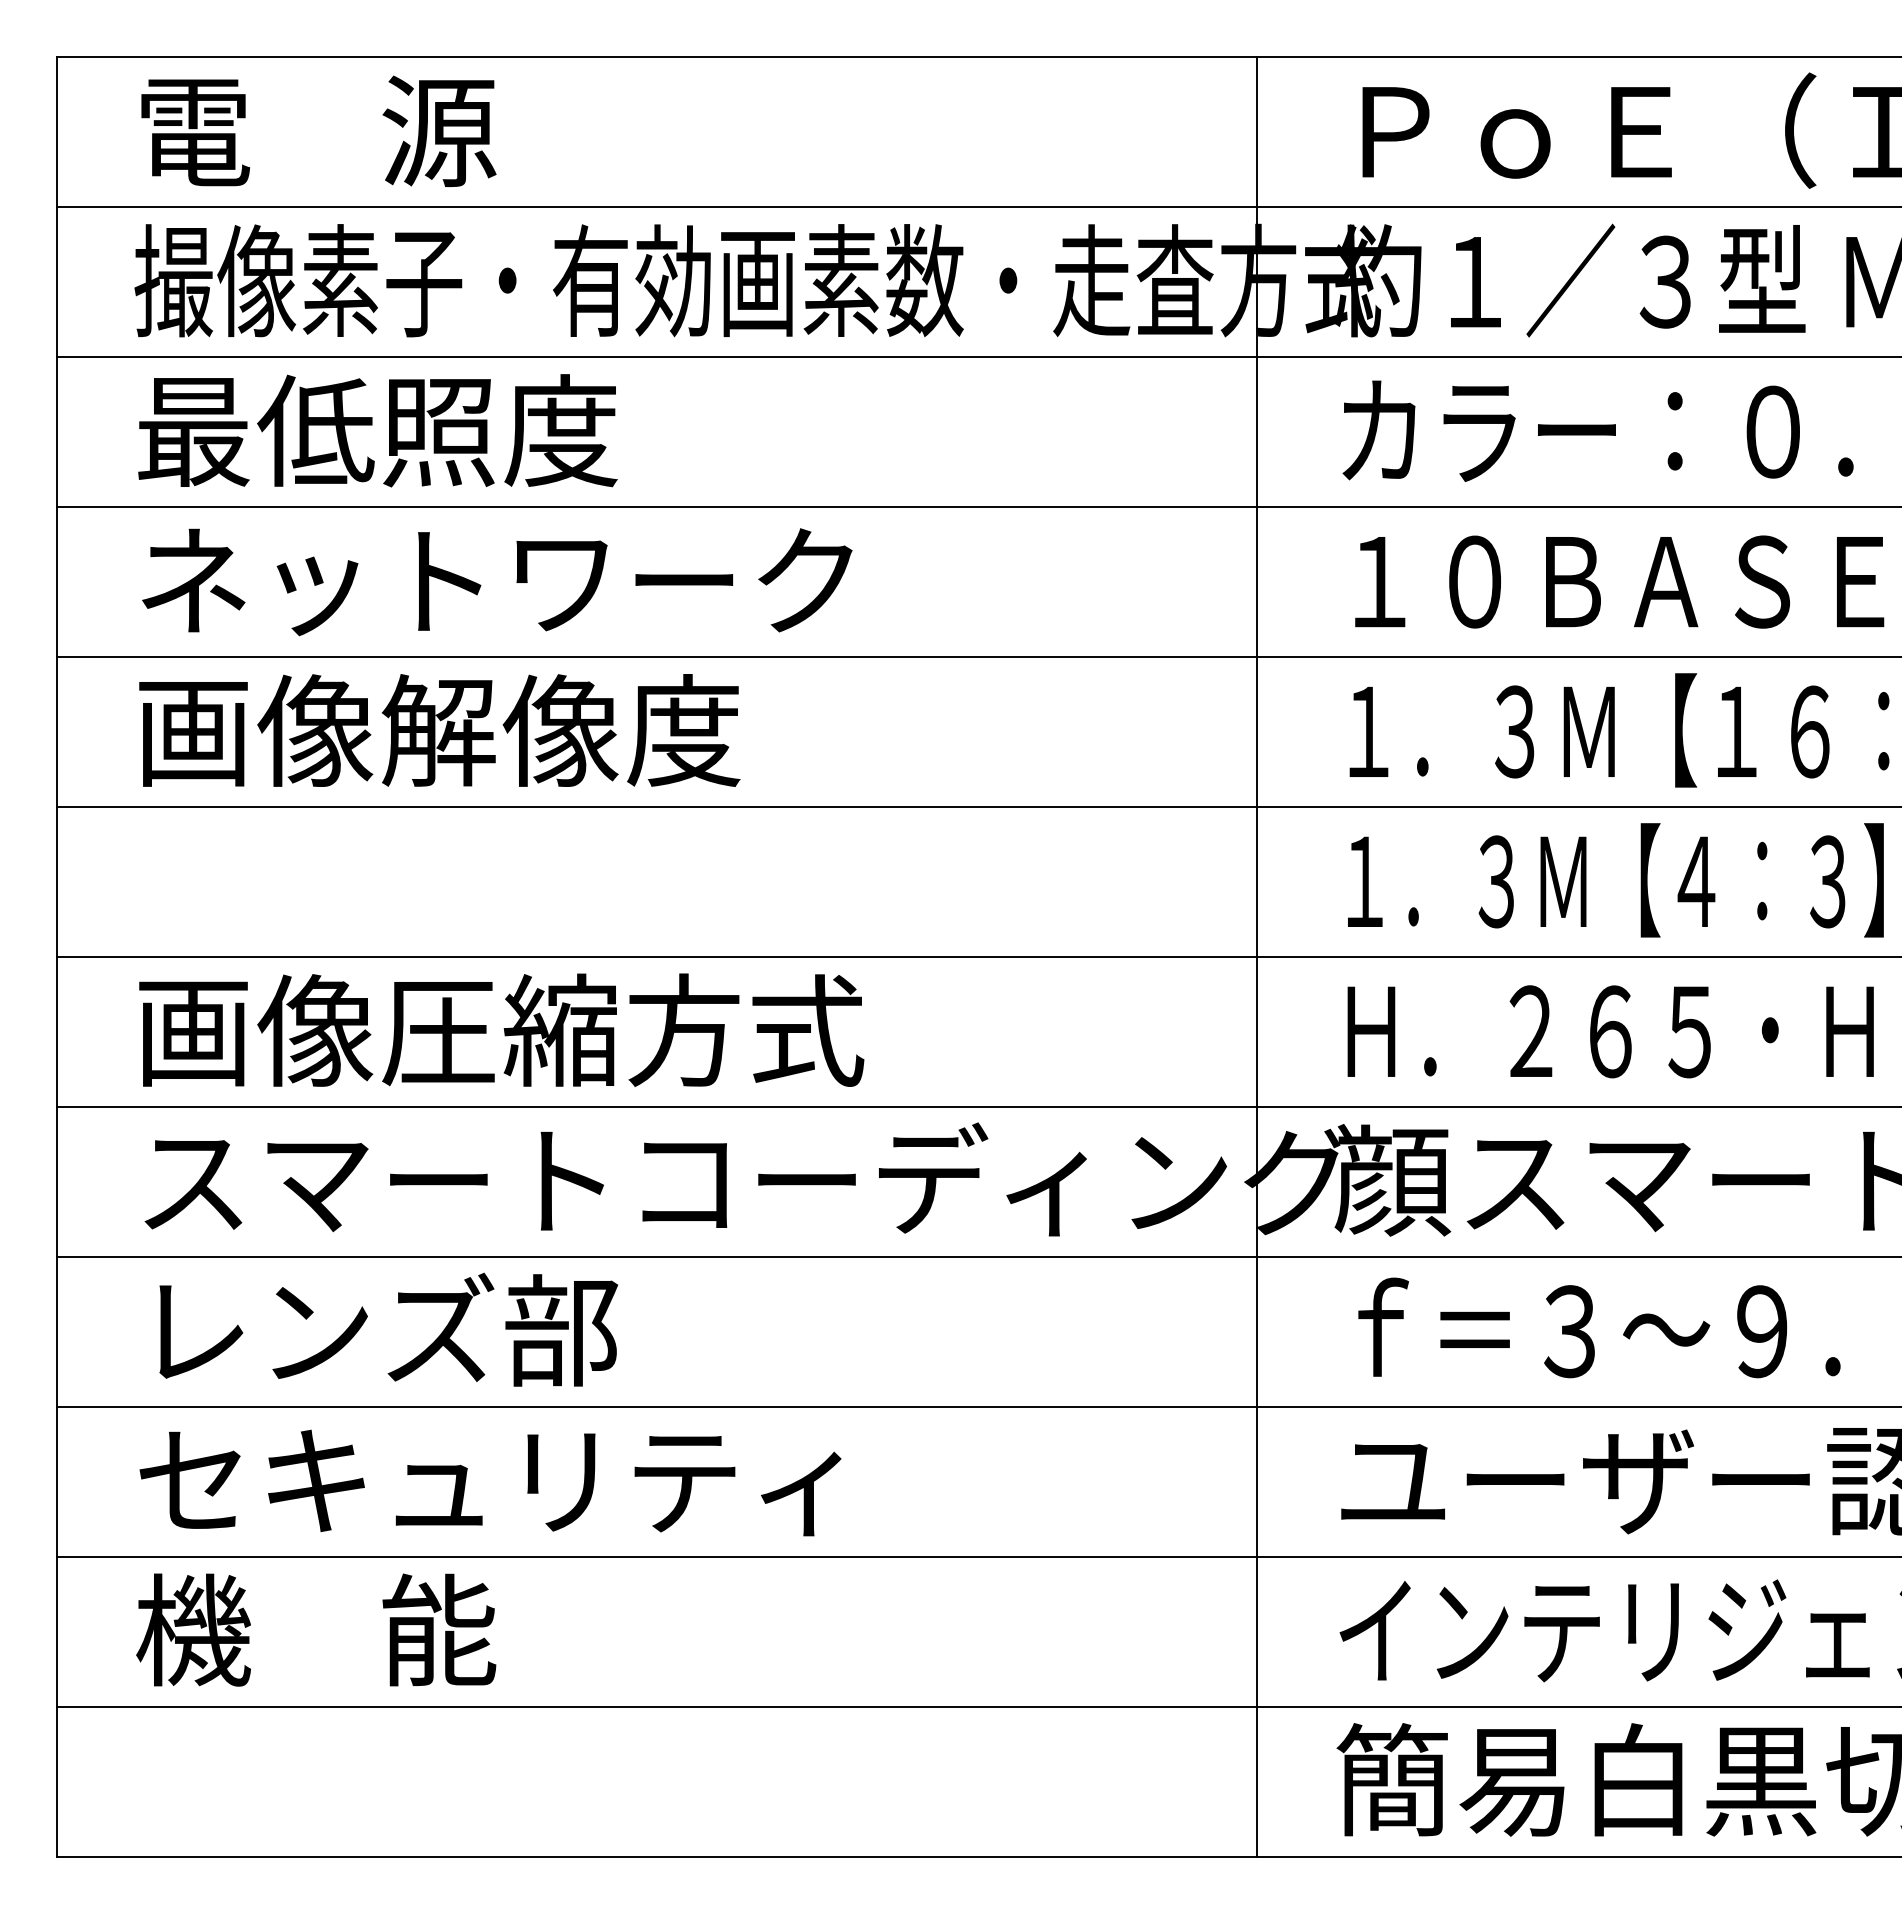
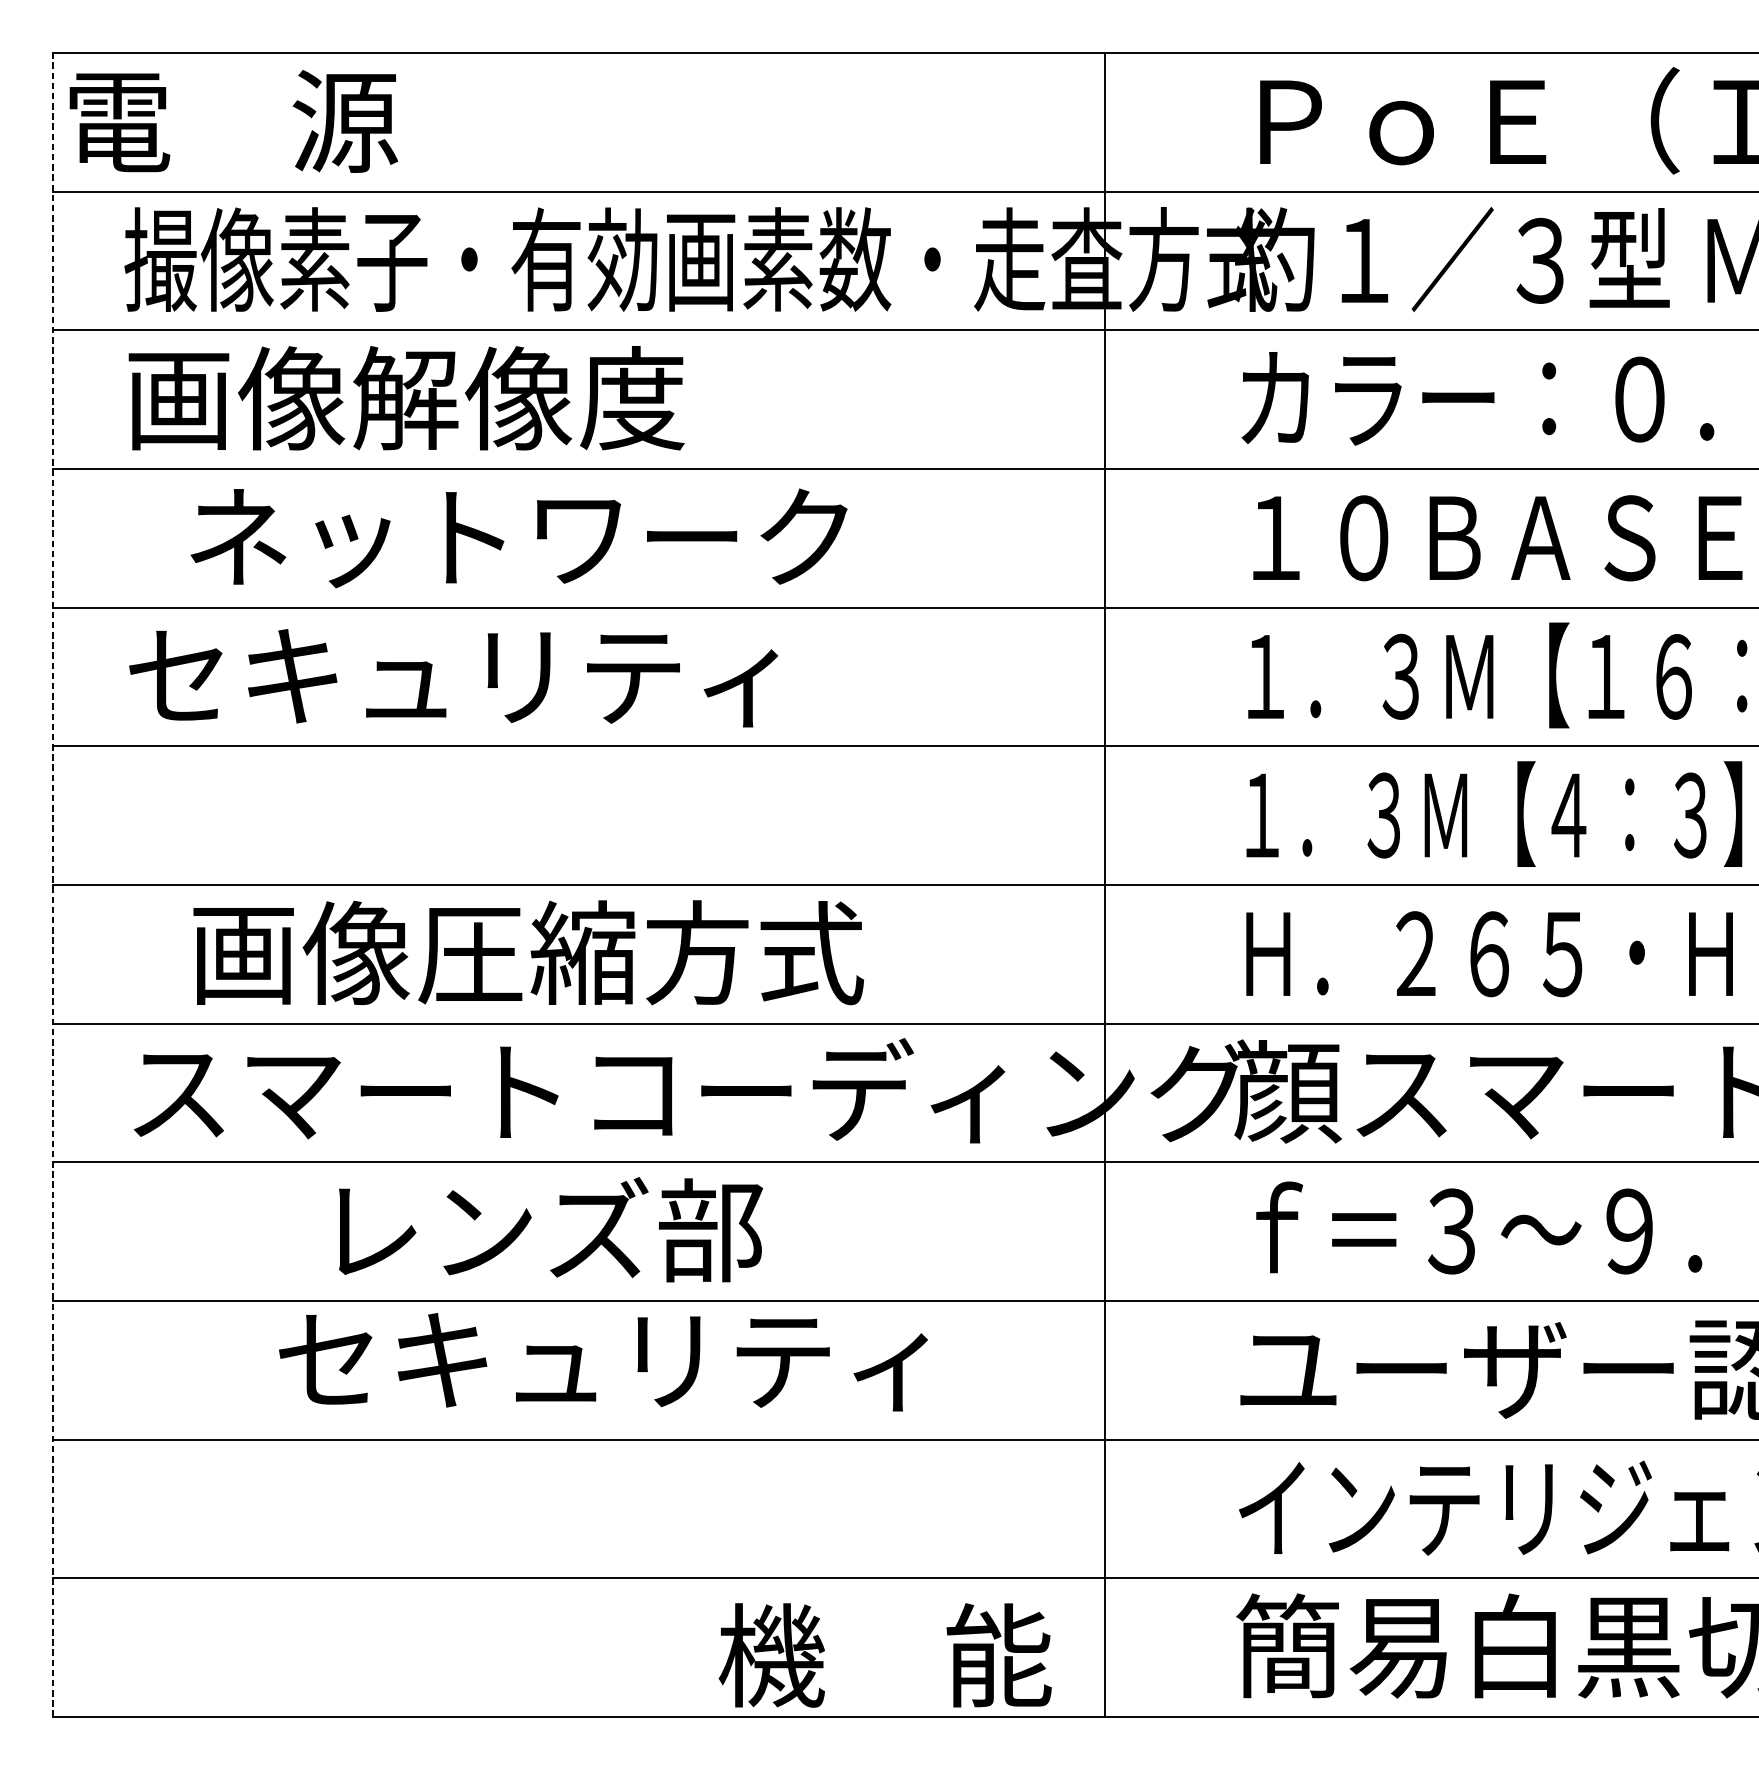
text: (318, 131) -> (233, 121), moved
text: (439, 430) -> (406, 398), 最低照度 -> 画像解像度
text: (497, 582) -> (519, 538), moved
text: (490, 730) -> (453, 675), 画像解像度 -> セキュリティ
line: (1256, 956) -> (1104, 884), moved
line: (57, 957) -> (53, 885), solid -> dashed
text: (501, 1029) -> (528, 952), moved
text: (388, 1329) -> (550, 1229), moved
text: (490, 1482) -> (603, 1361), moved
text: (316, 1629) -> (885, 1654), moved

